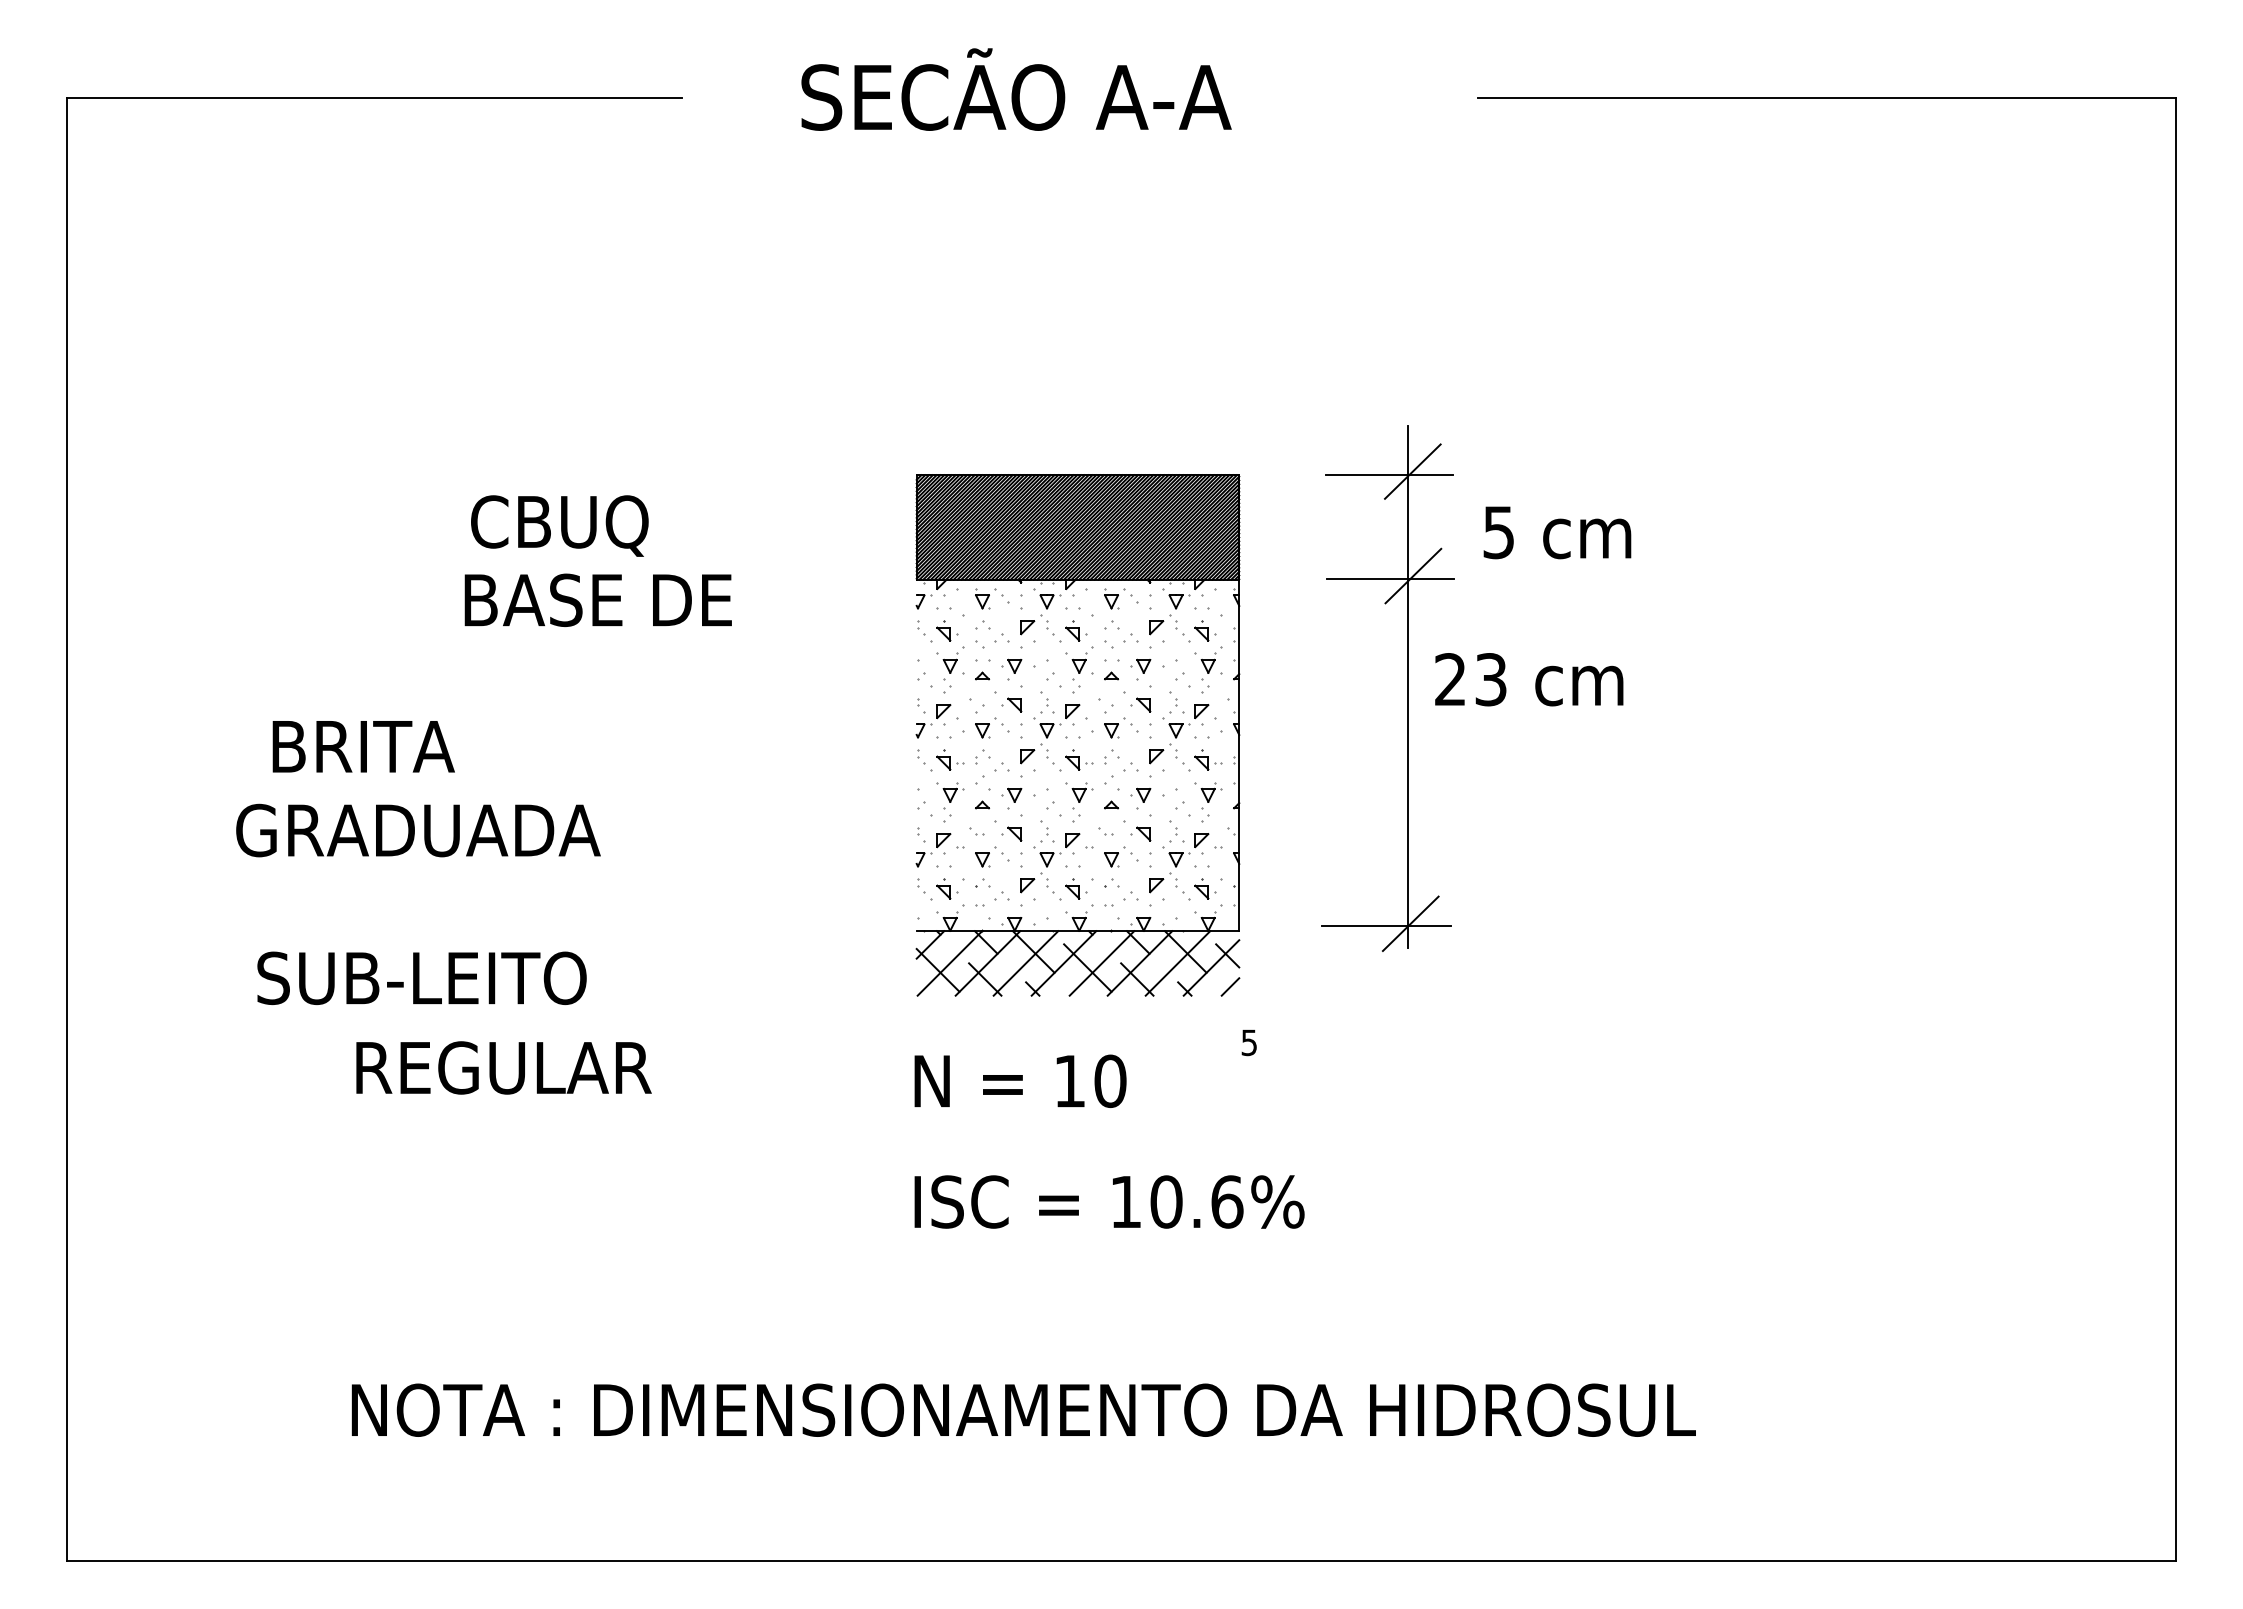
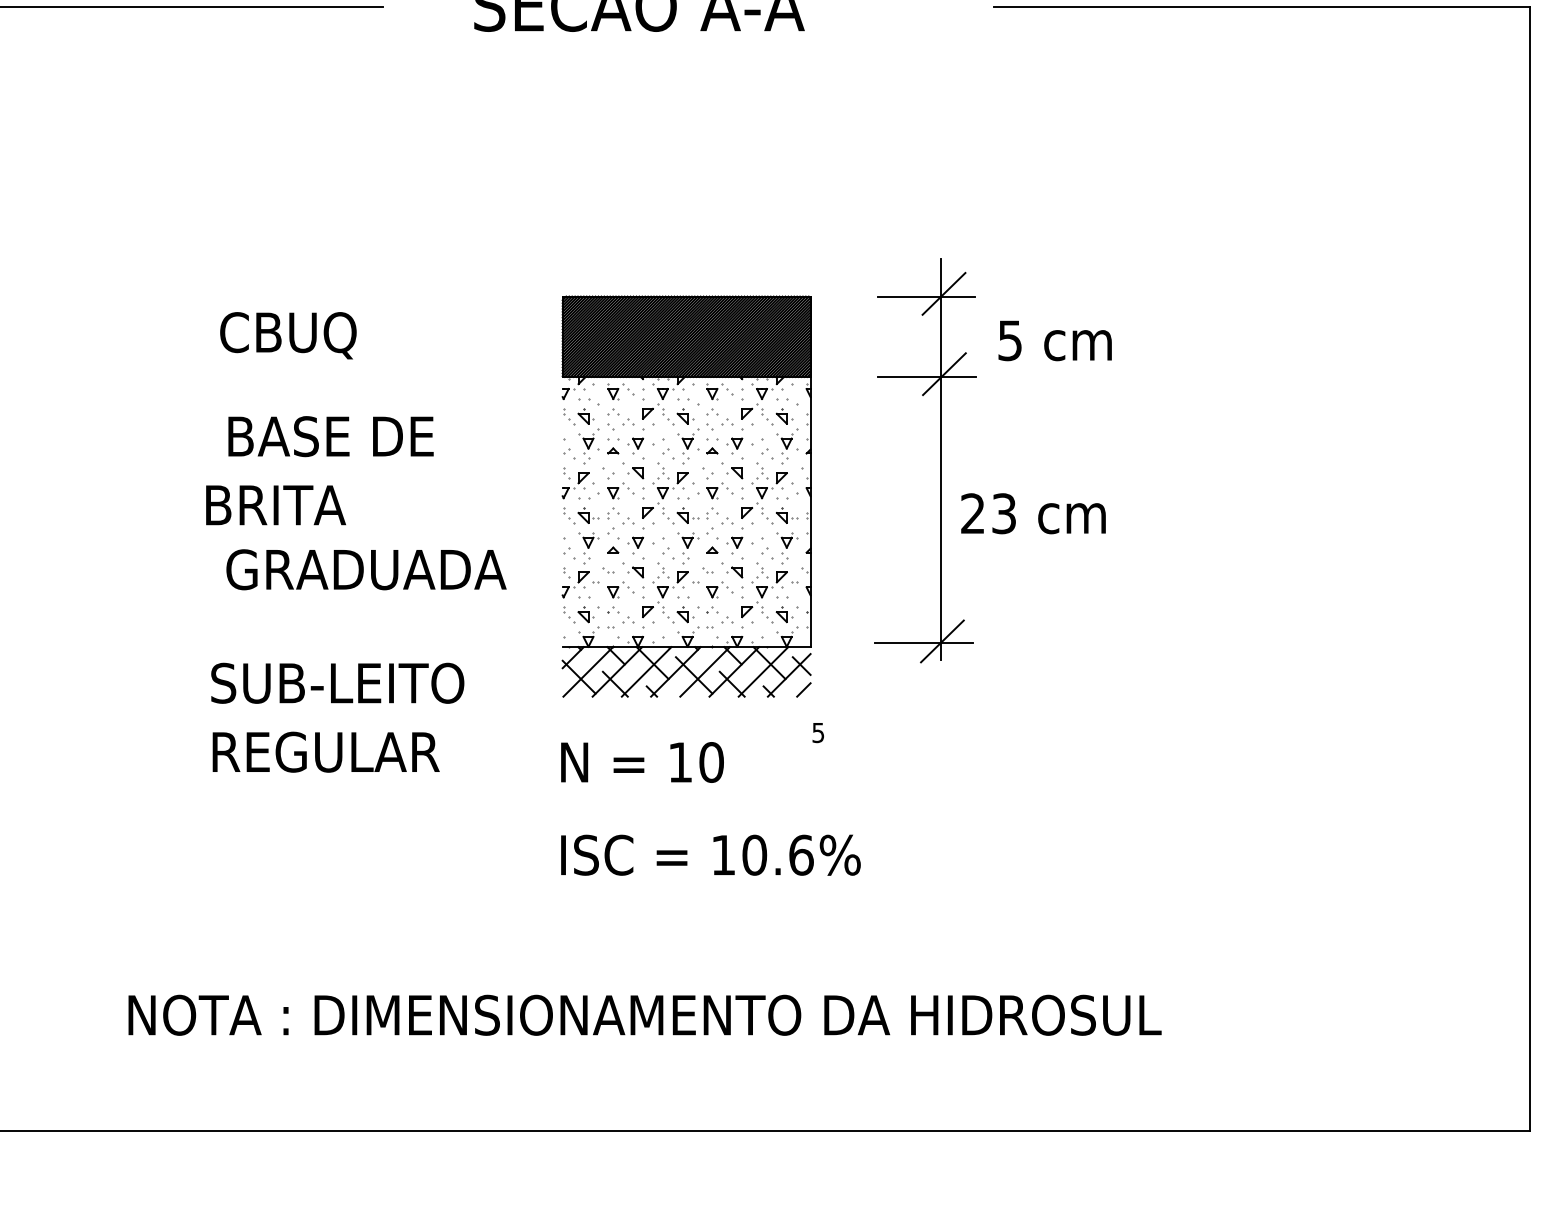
text: (597, 599) -> (330, 435), moved
text: (1529, 679) -> (1033, 513), moved
text: (363, 746) -> (275, 505), moved
text: (418, 830) -> (366, 569), moved
text: (421, 977) -> (337, 682), moved
text: (503, 1067) -> (325, 751), moved

